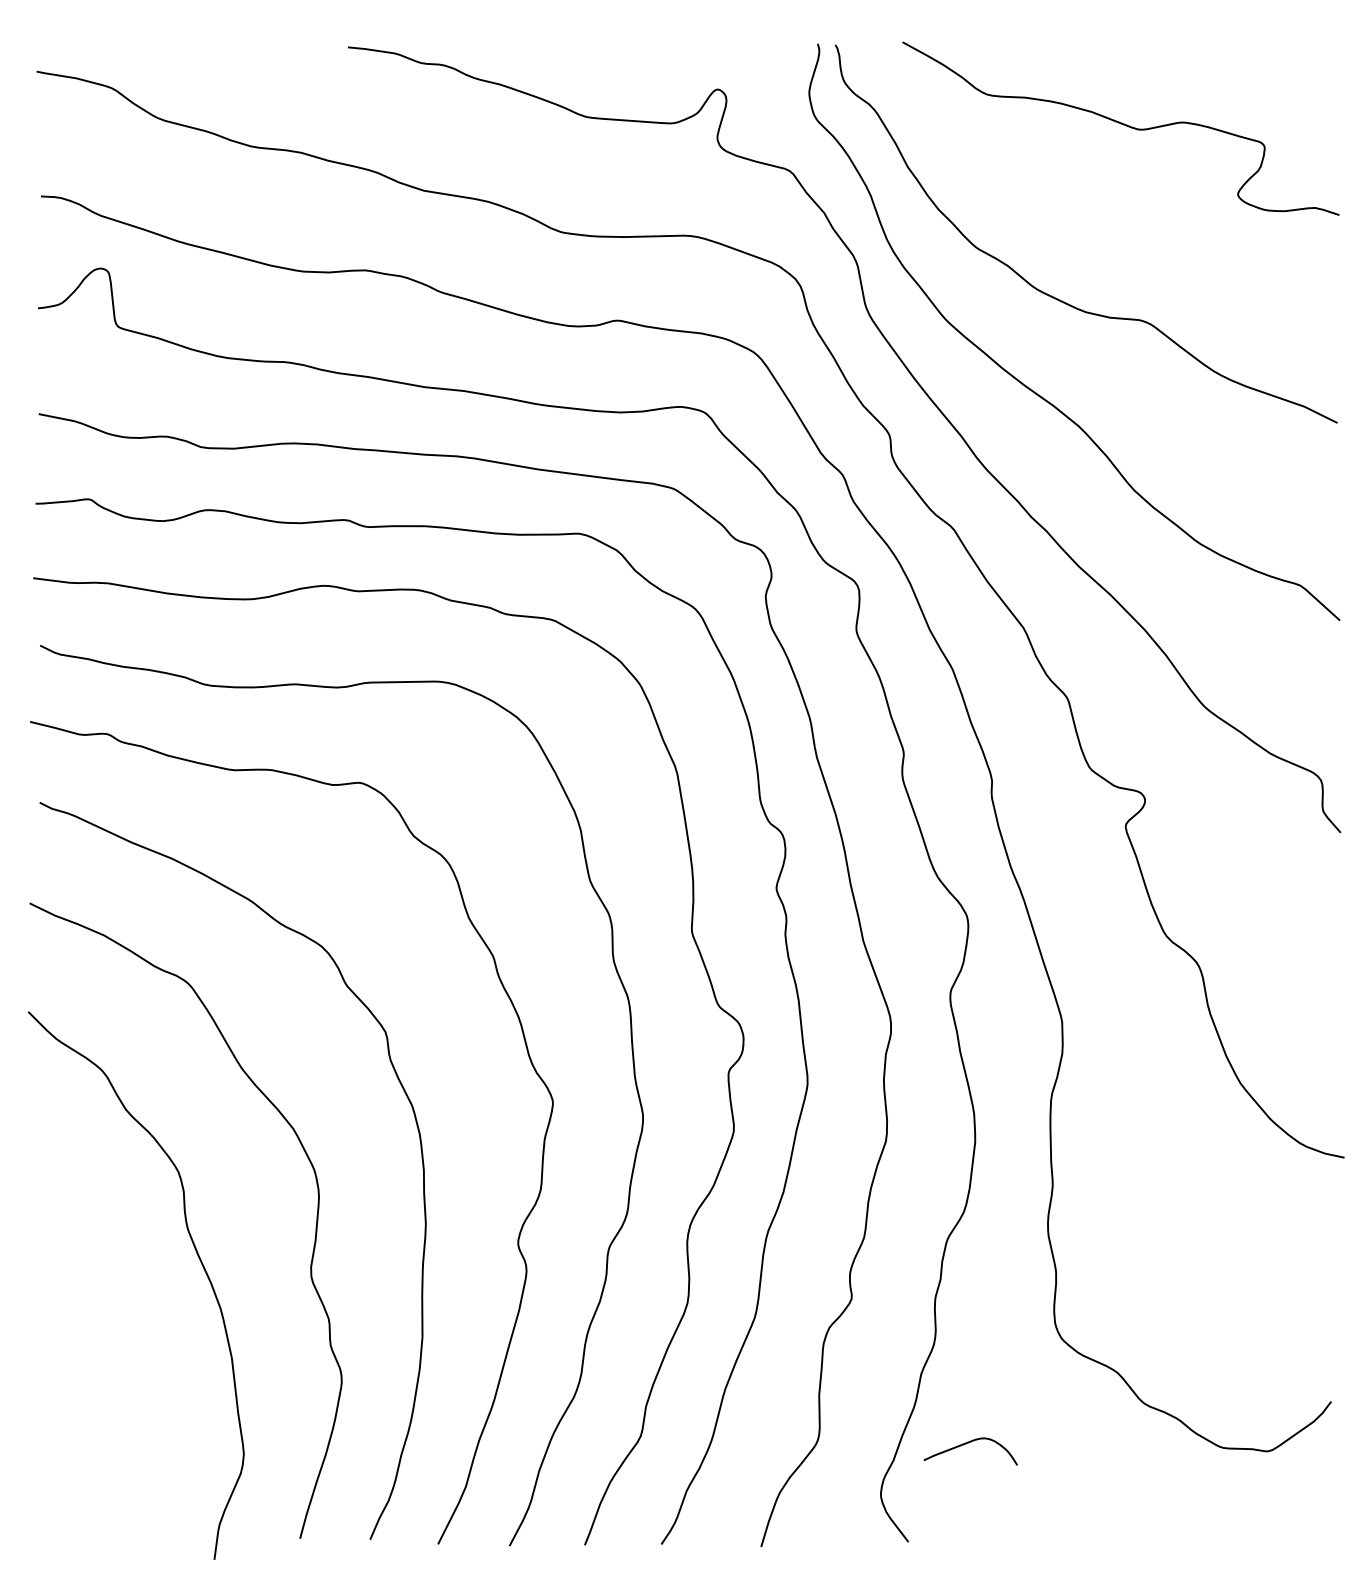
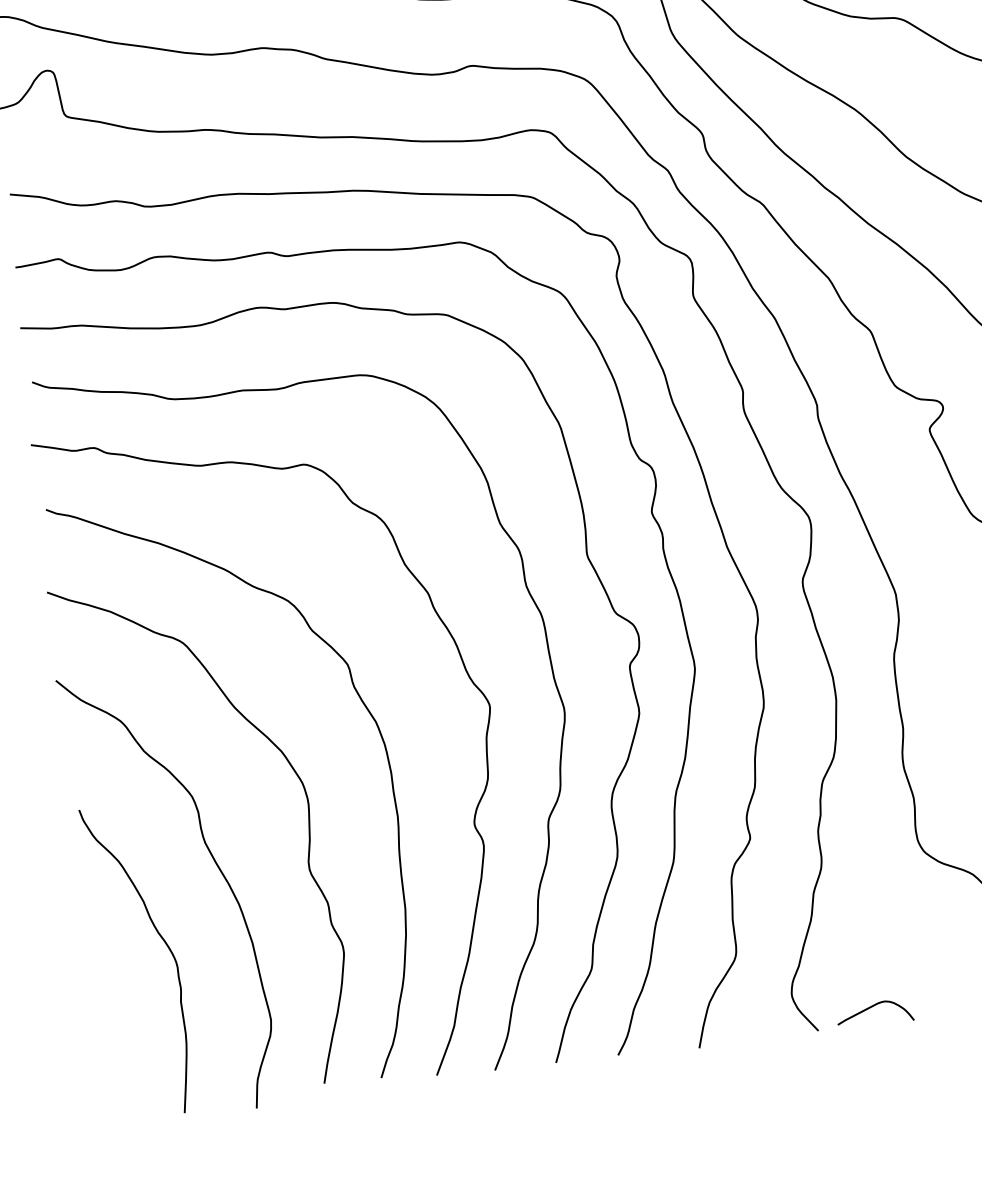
curve: (122, 1341) -> (162, 939), added
curve: (966, 1444) -> (871, 1008), moved

